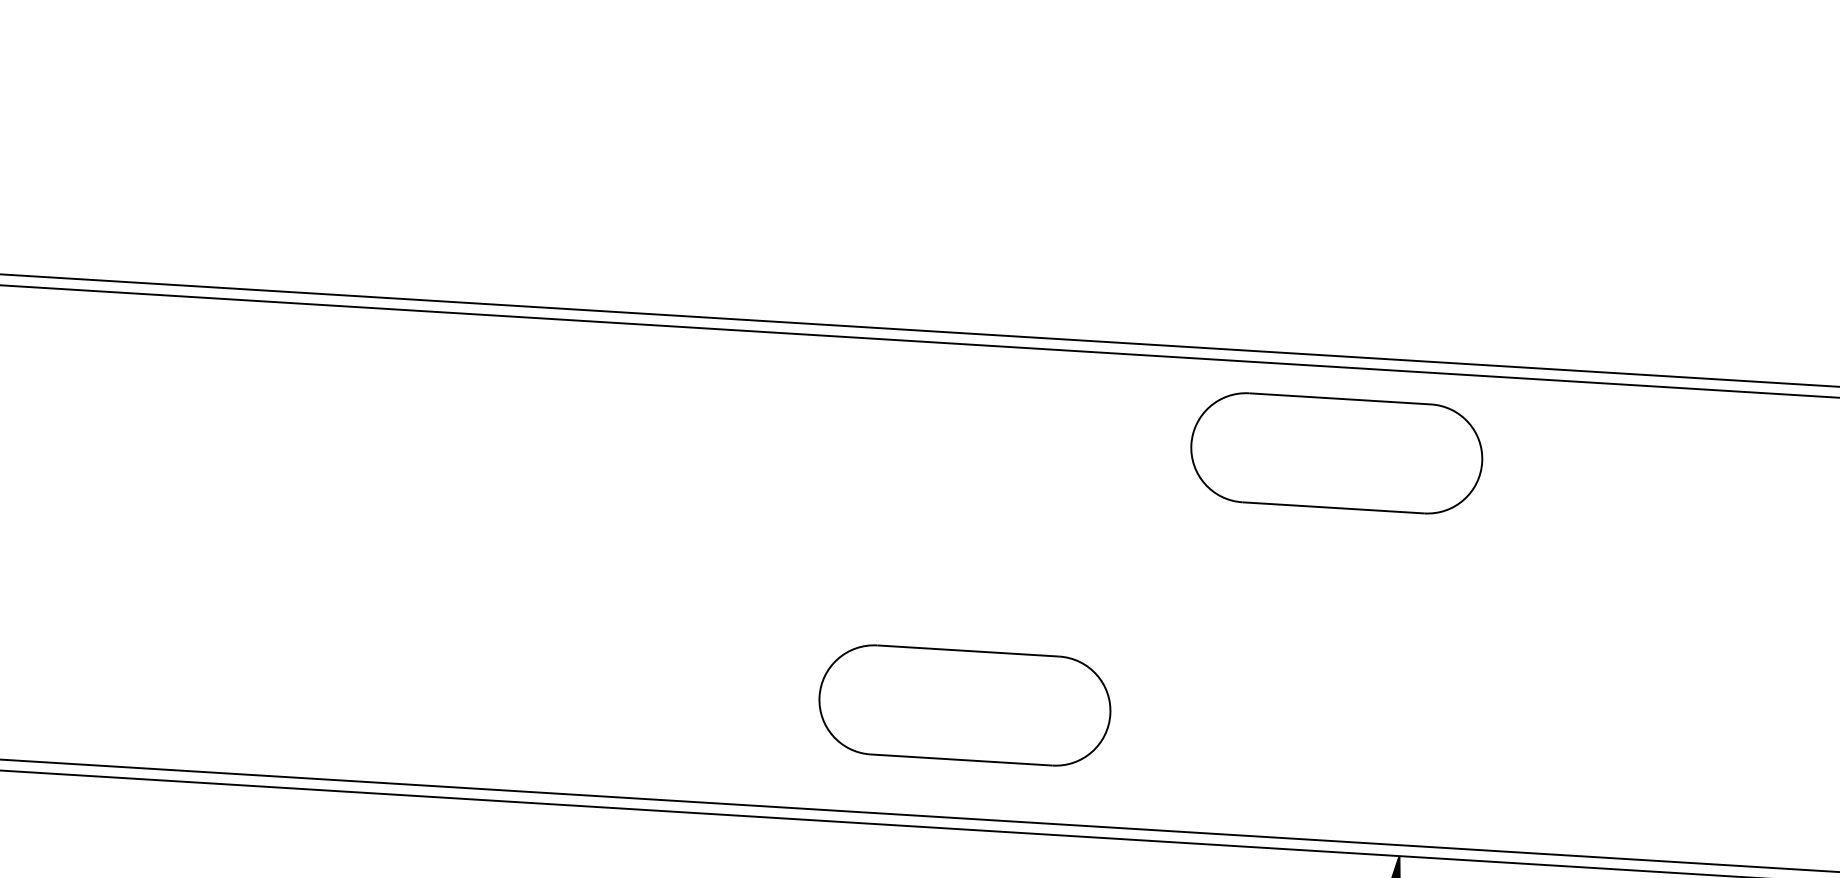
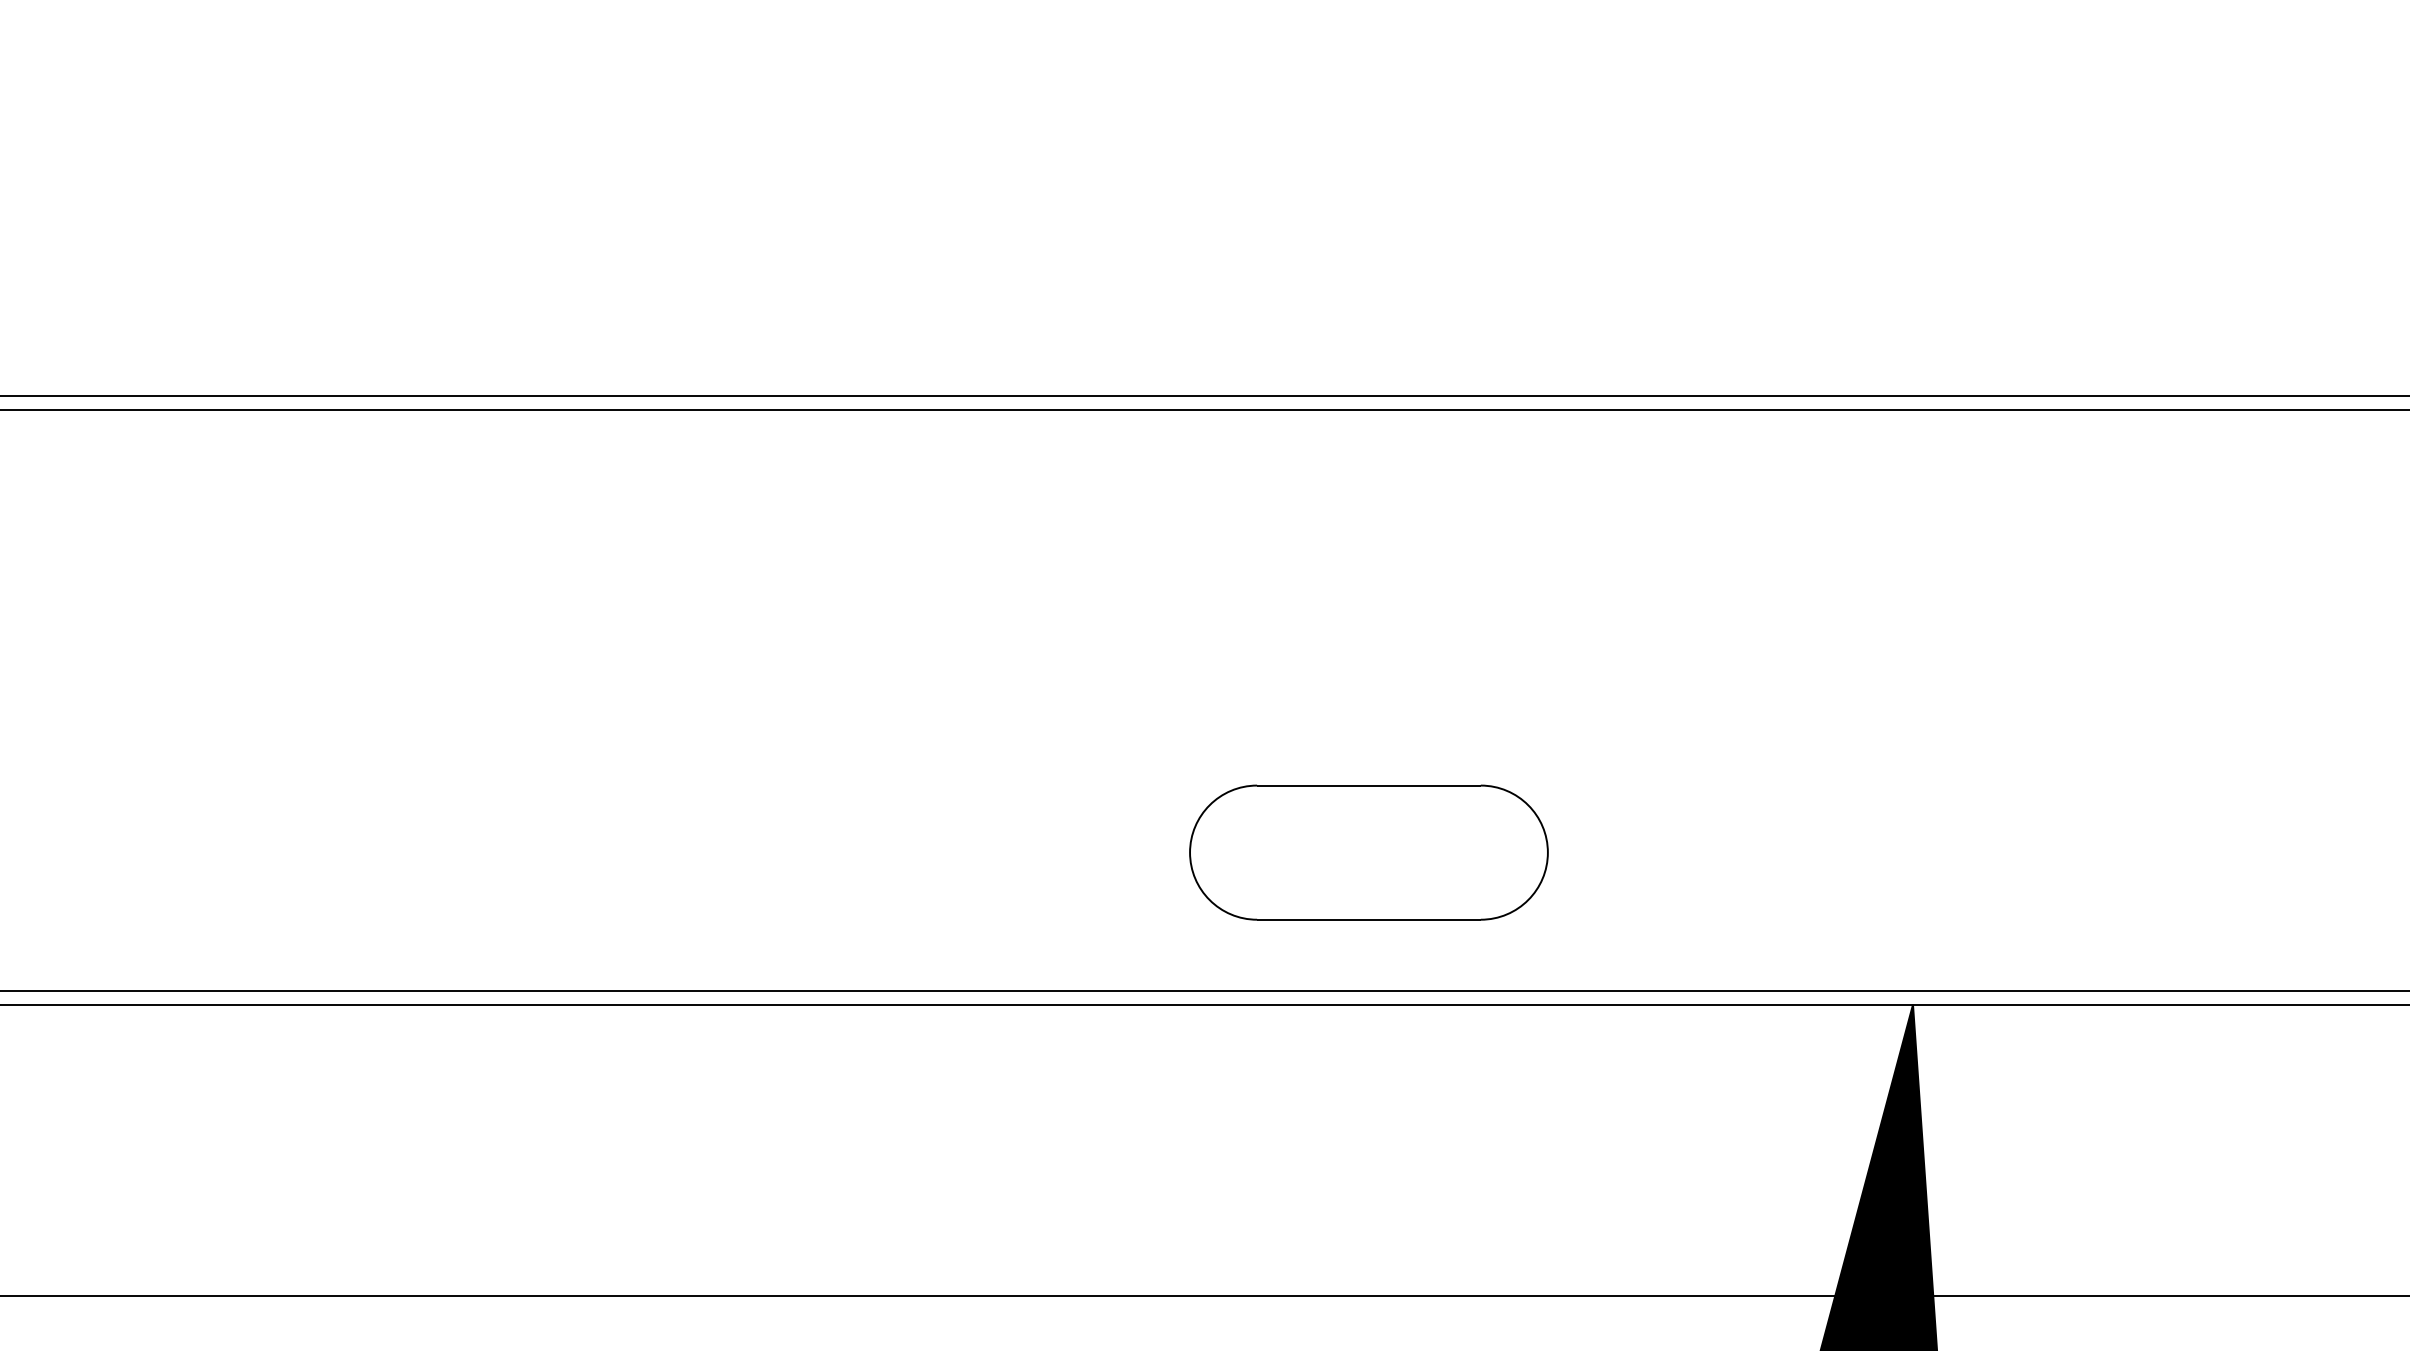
part: (1336, 453) -> (1805, 515), removed

